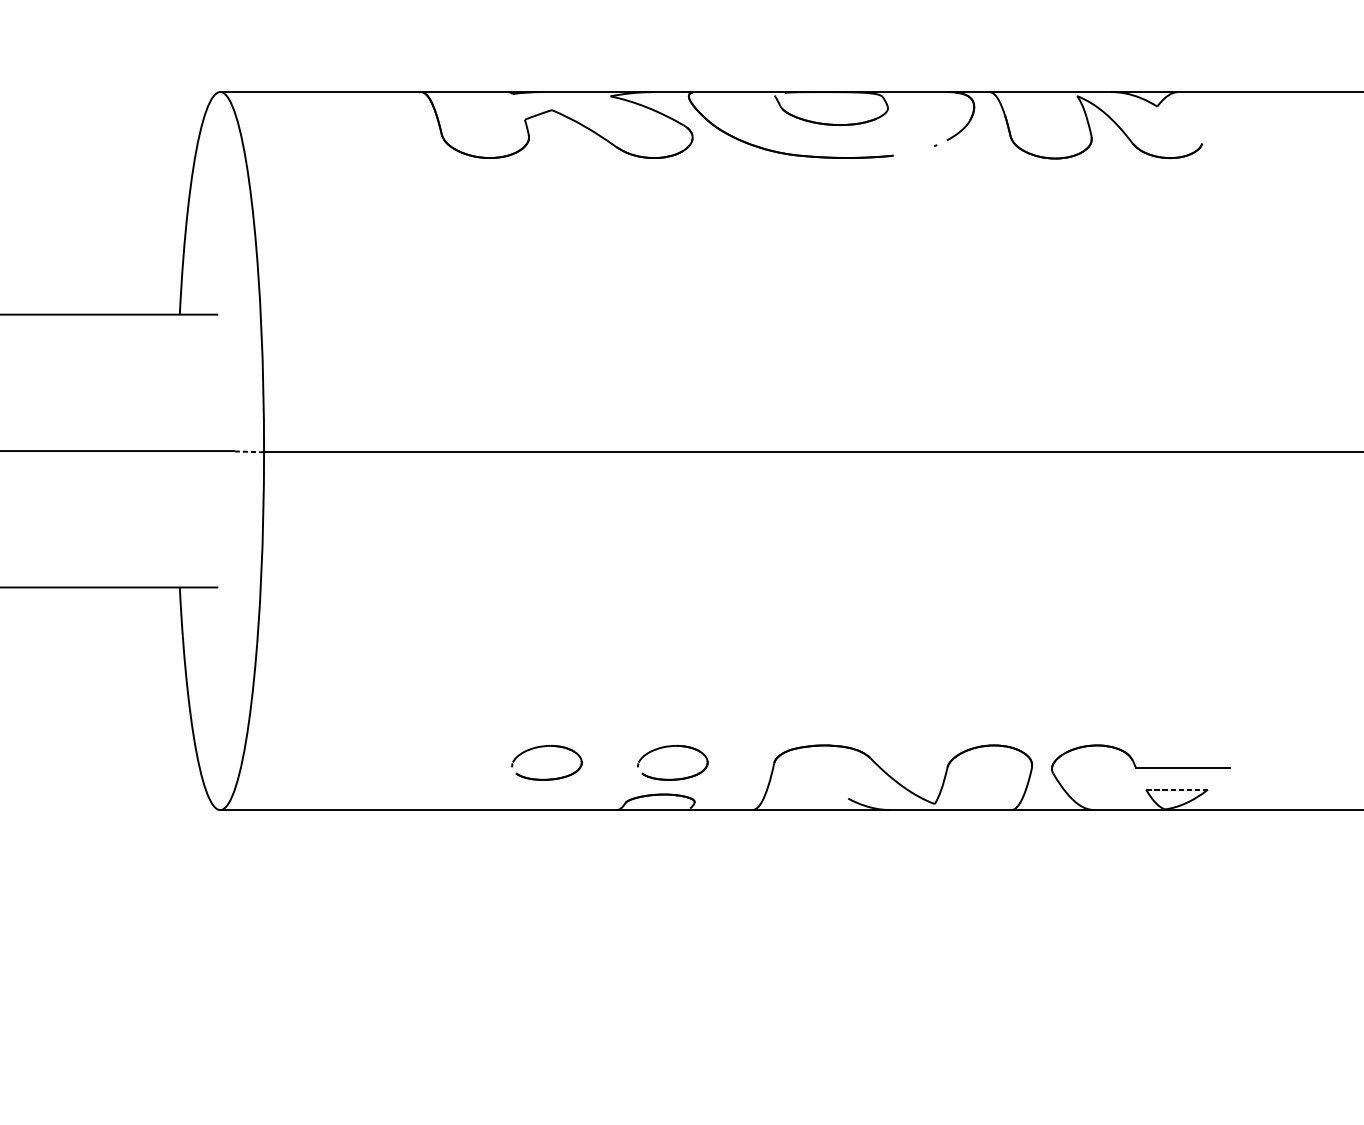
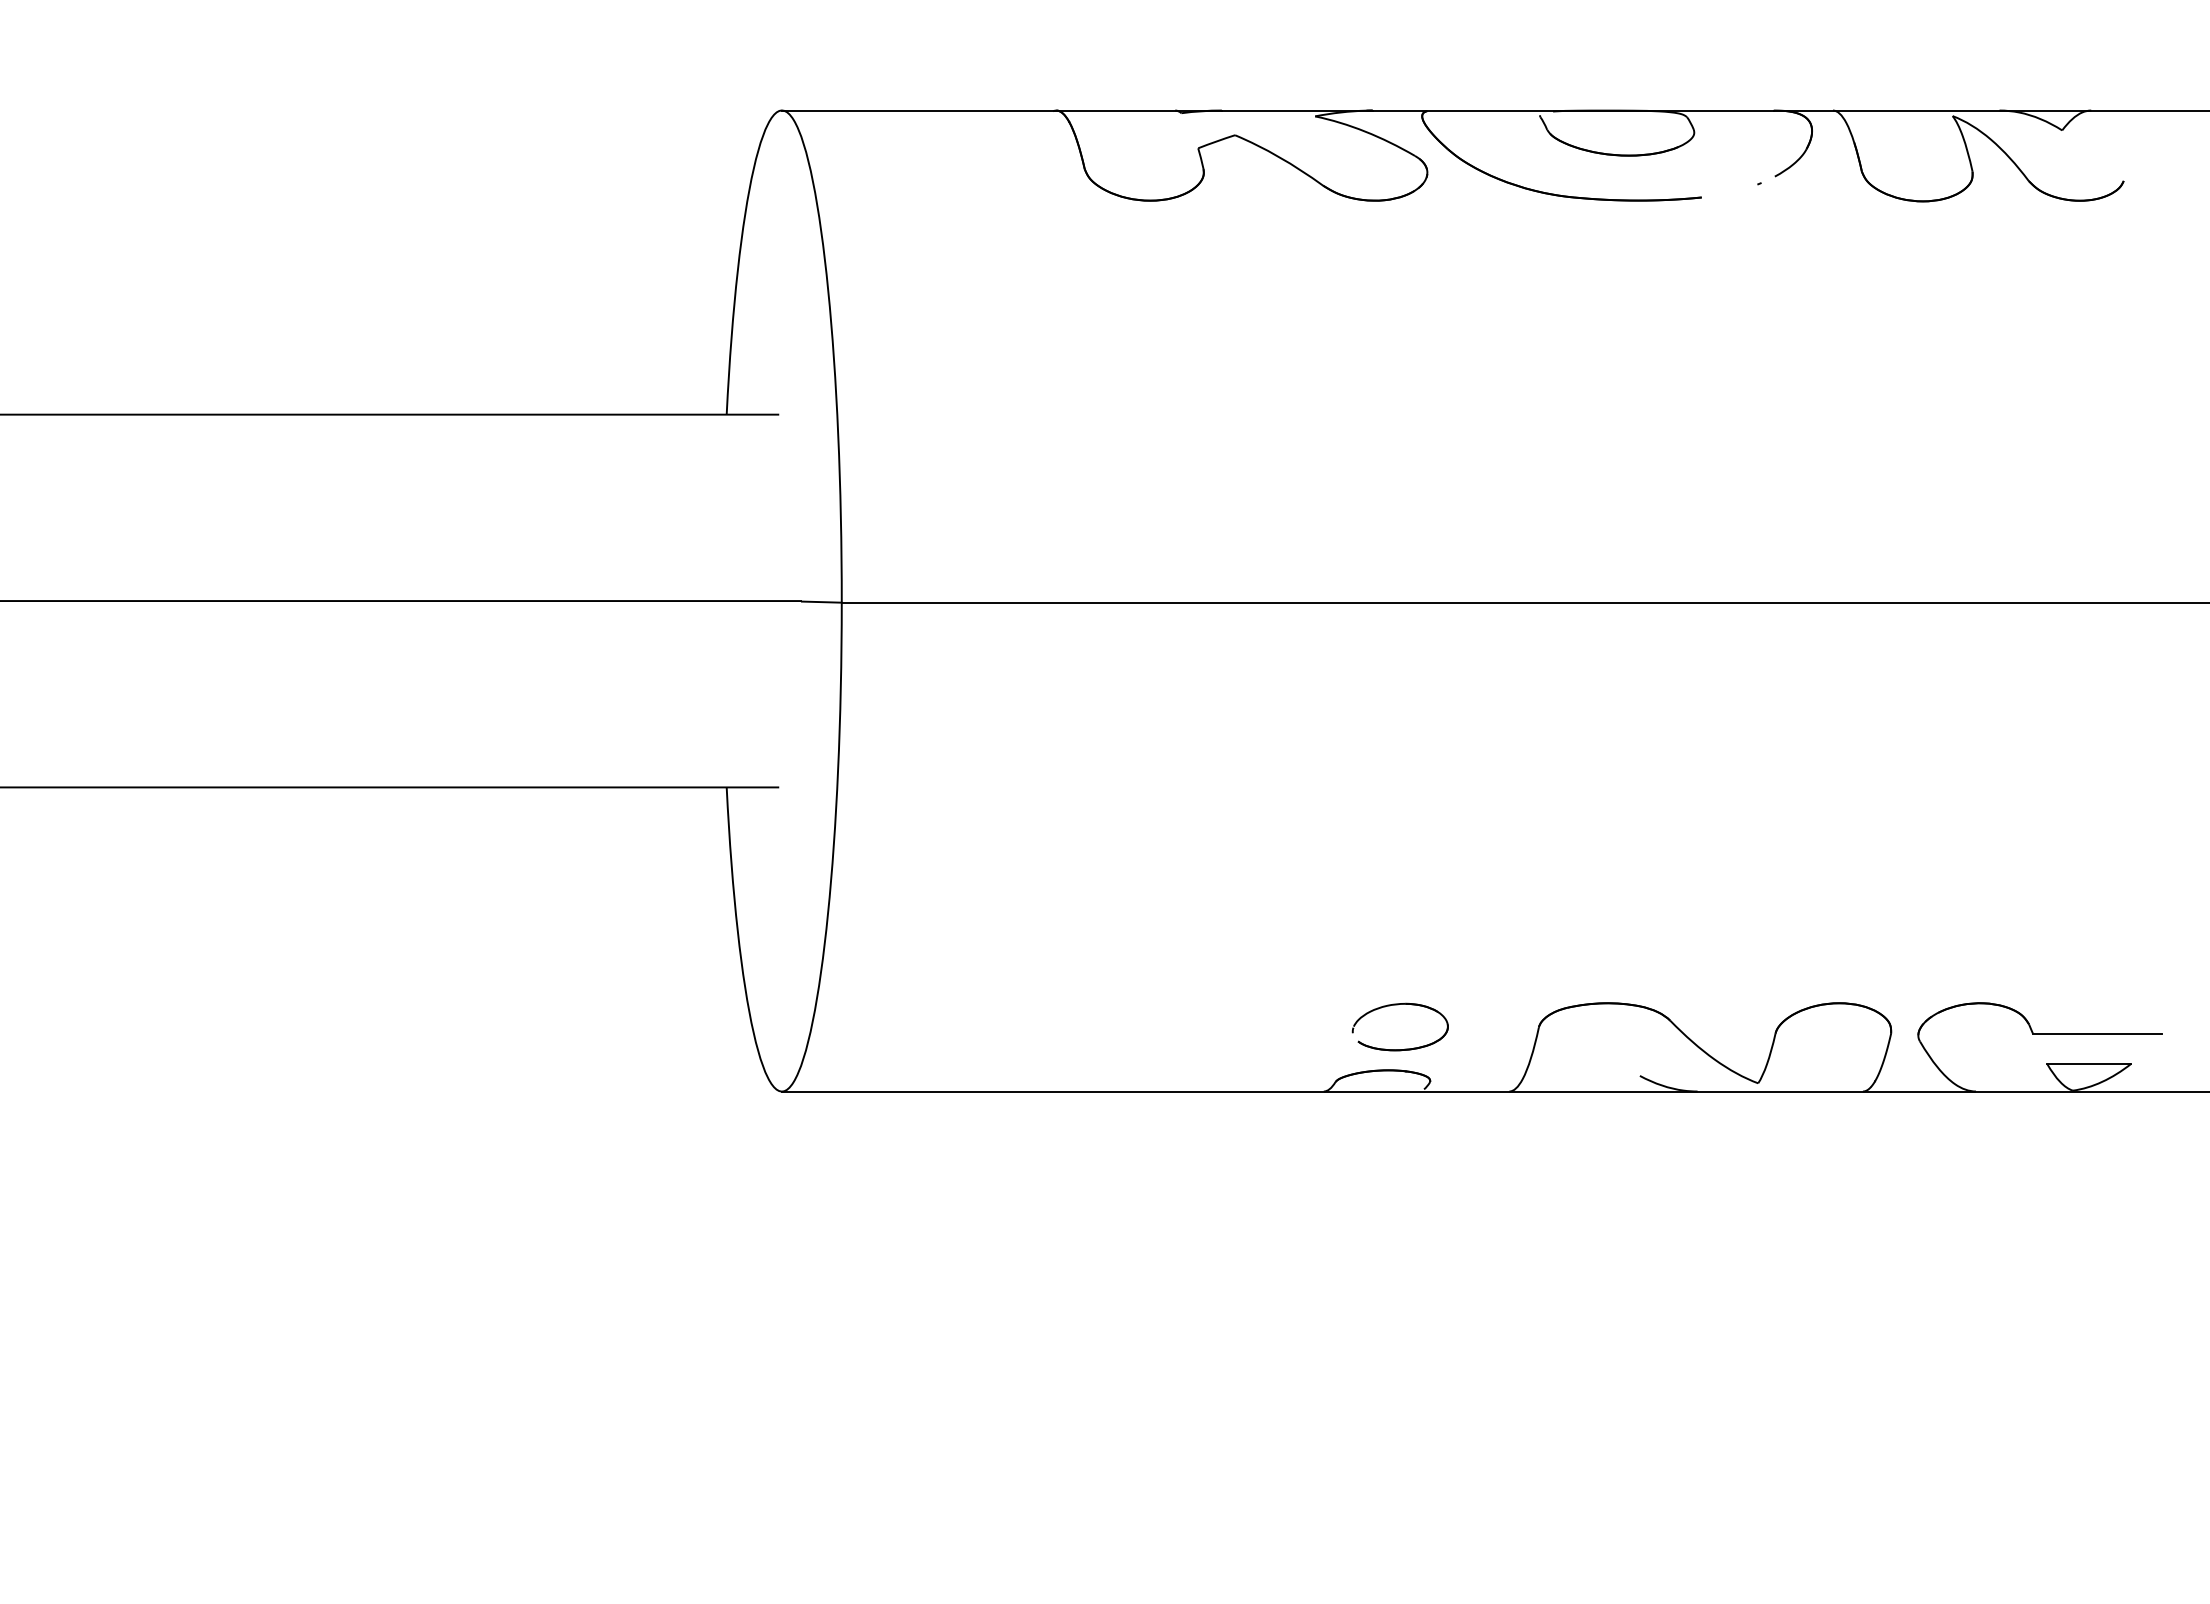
line: (249, 452) -> (821, 602), dashed -> solid
part: (545, 747) -> (1226, 1005), removed
line: (1176, 789) -> (2088, 1063), dashed -> solid

